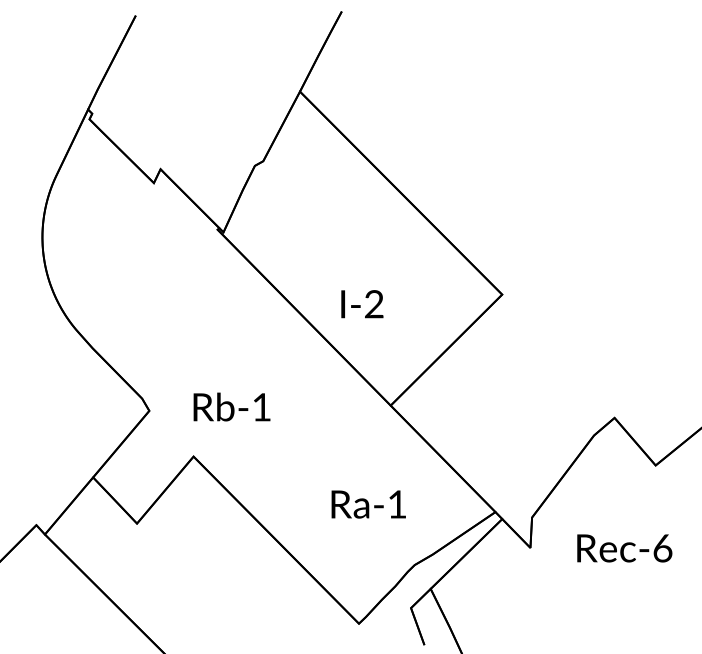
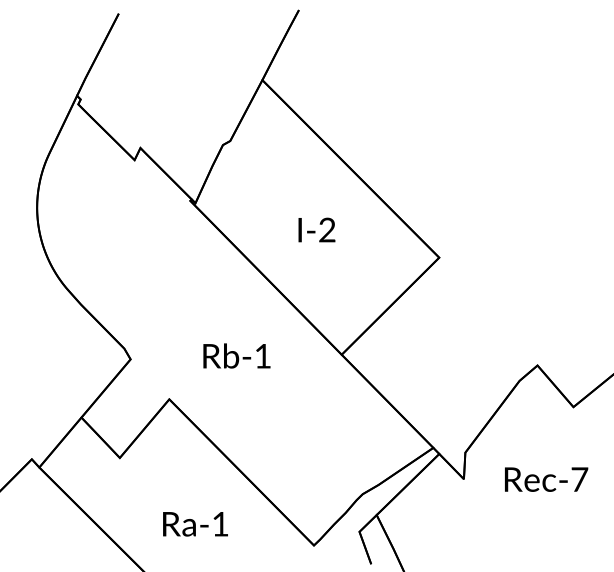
text: (361, 303) -> (316, 229), moved
text: (231, 406) -> (236, 355), moved
text: (368, 504) -> (195, 524), moved
text: (662, 548) -> (579, 479), Rec-6 -> Rec-7

